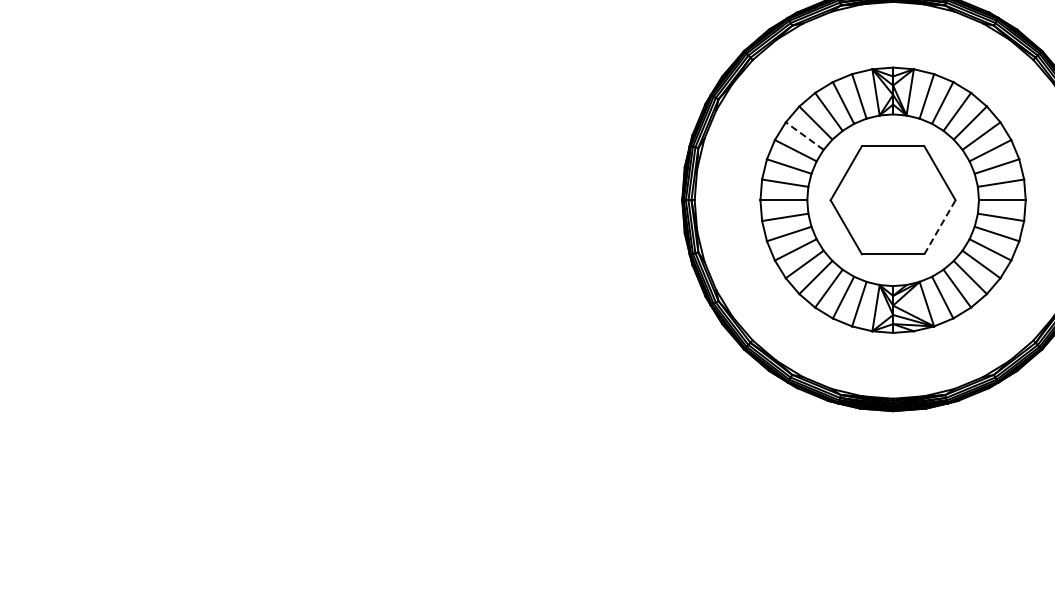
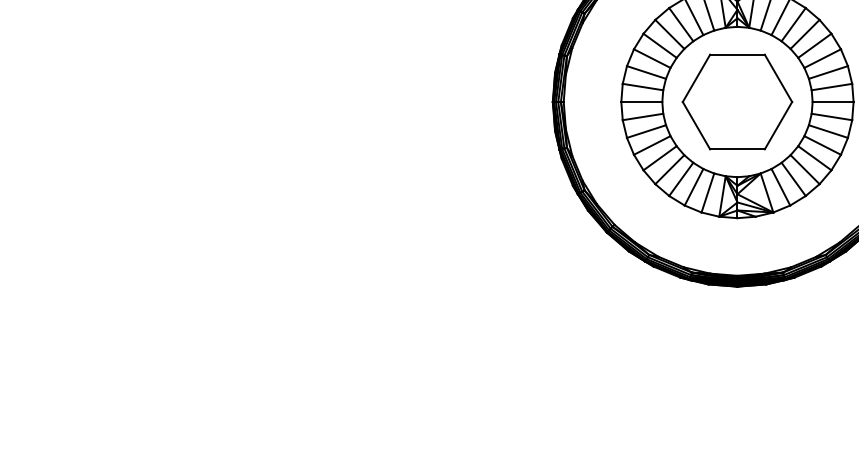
line: (804, 135) -> (659, 45), dashed -> solid
line: (940, 226) -> (778, 124), dashed -> solid

